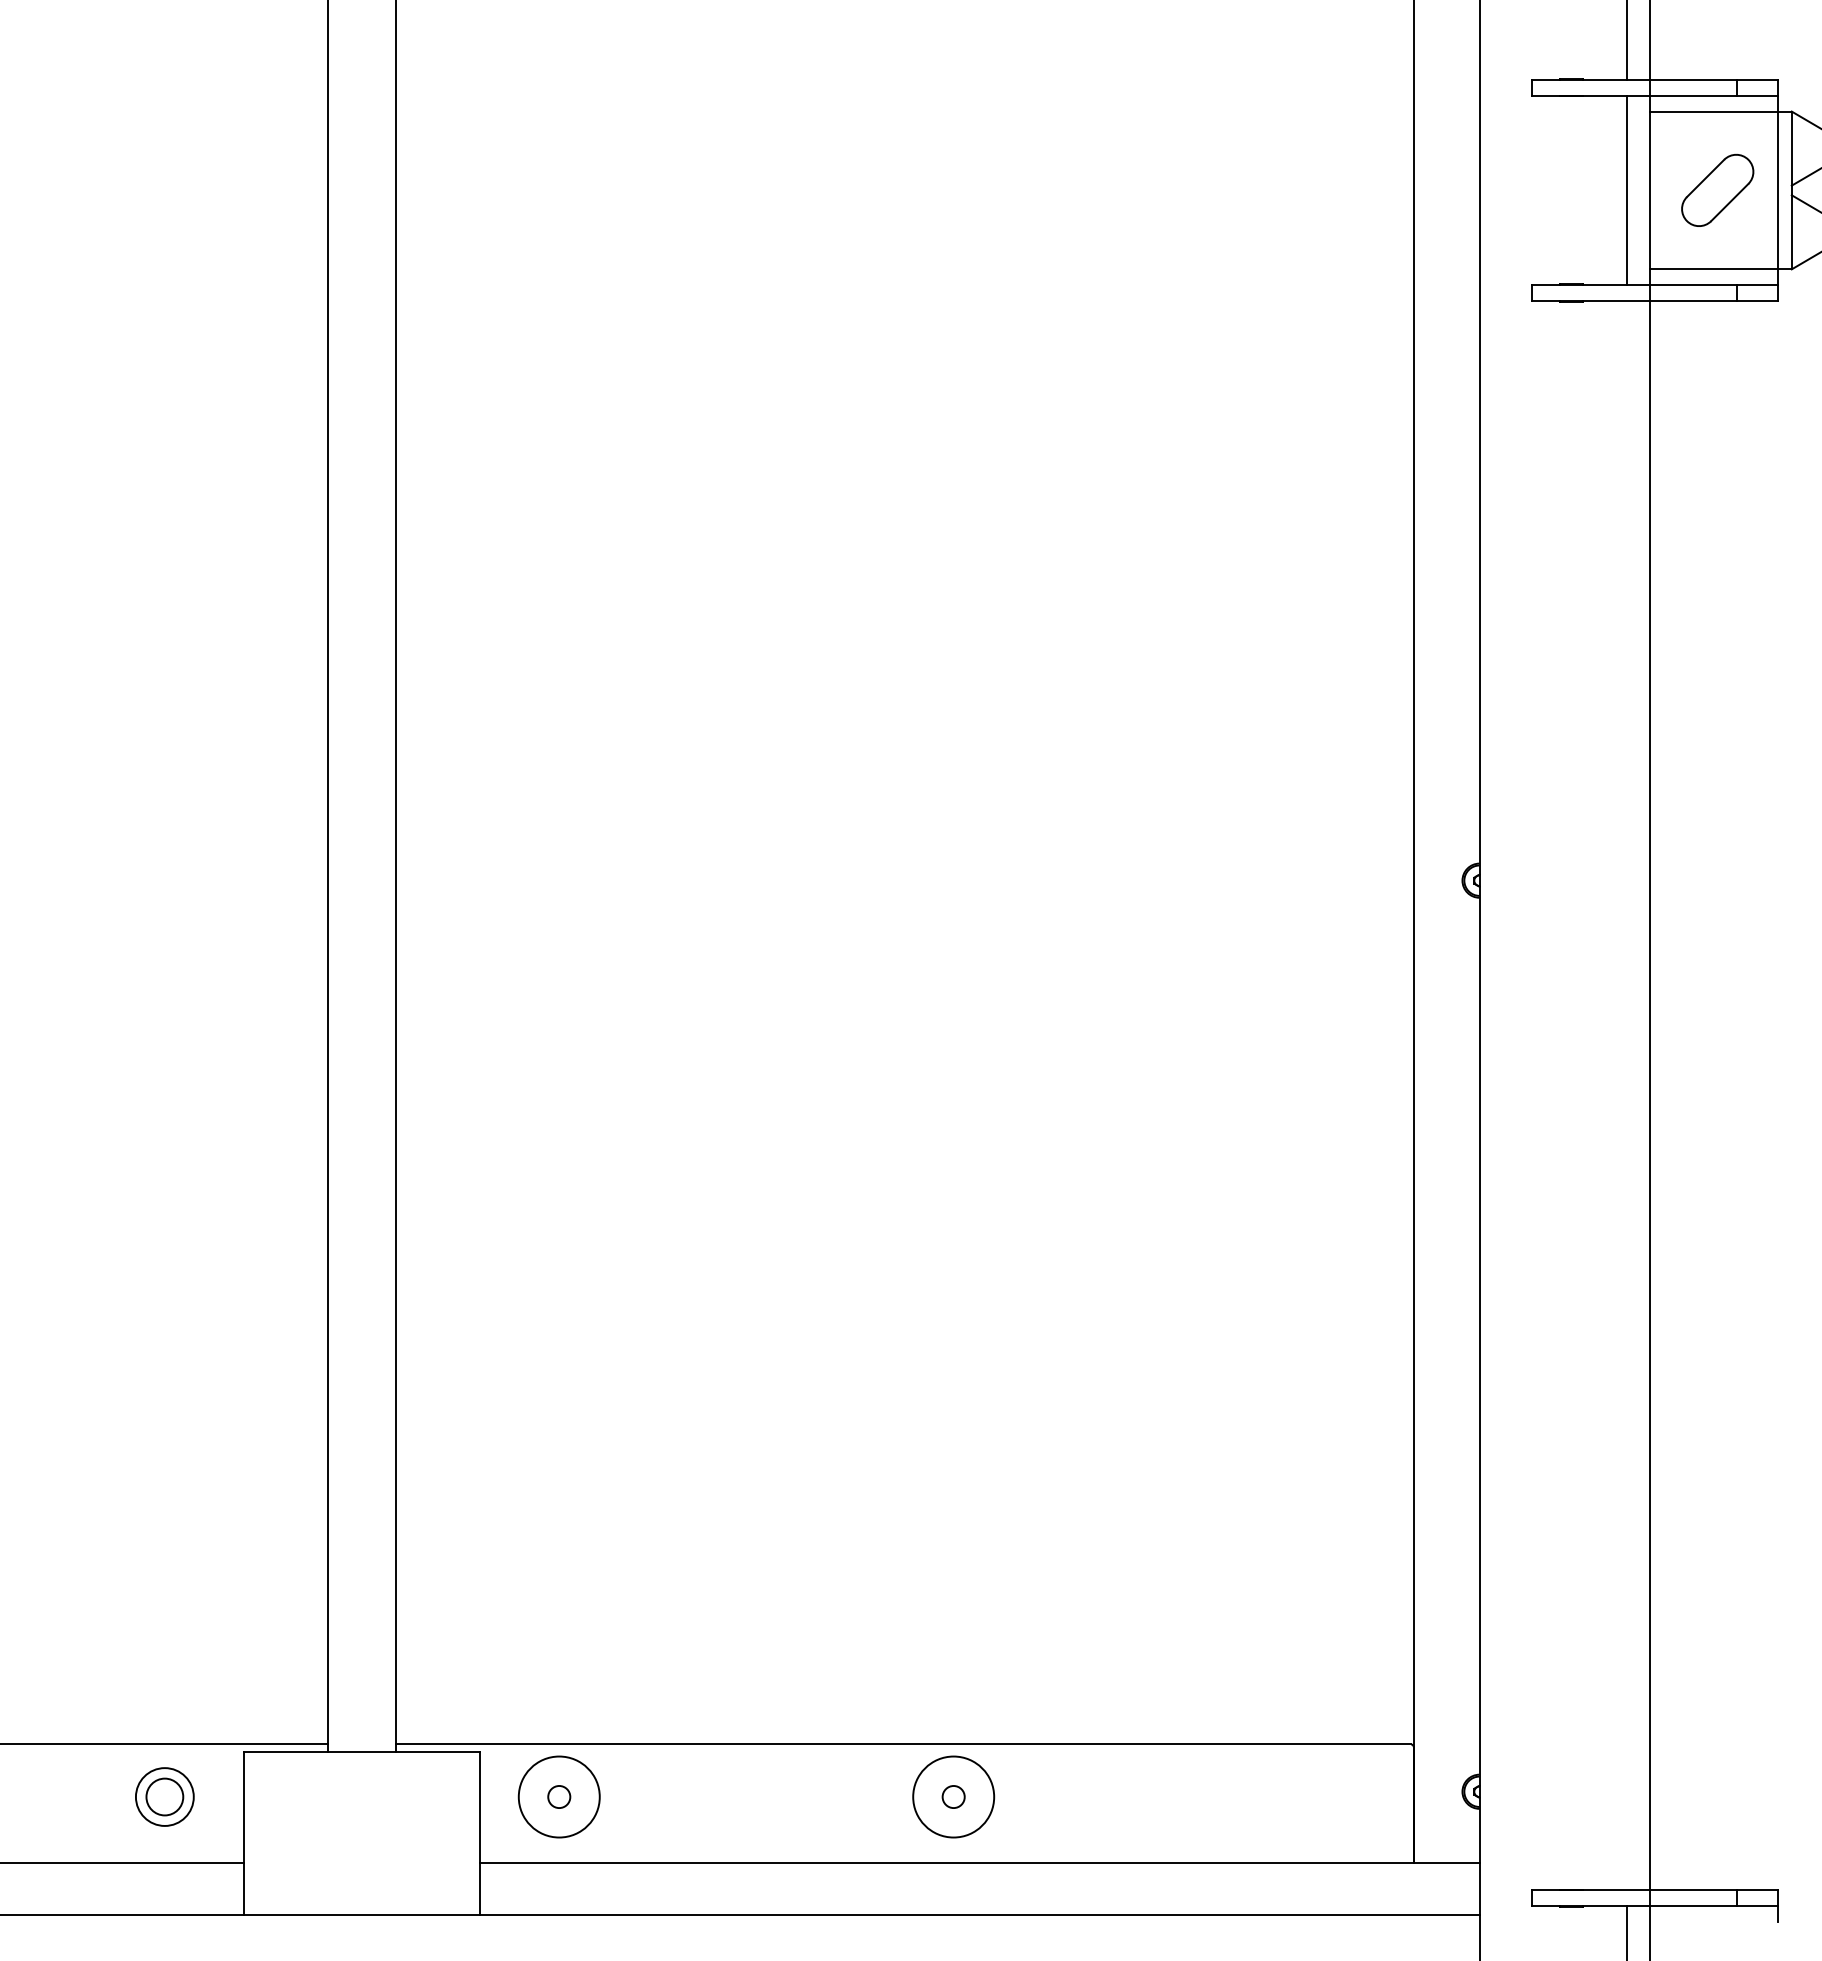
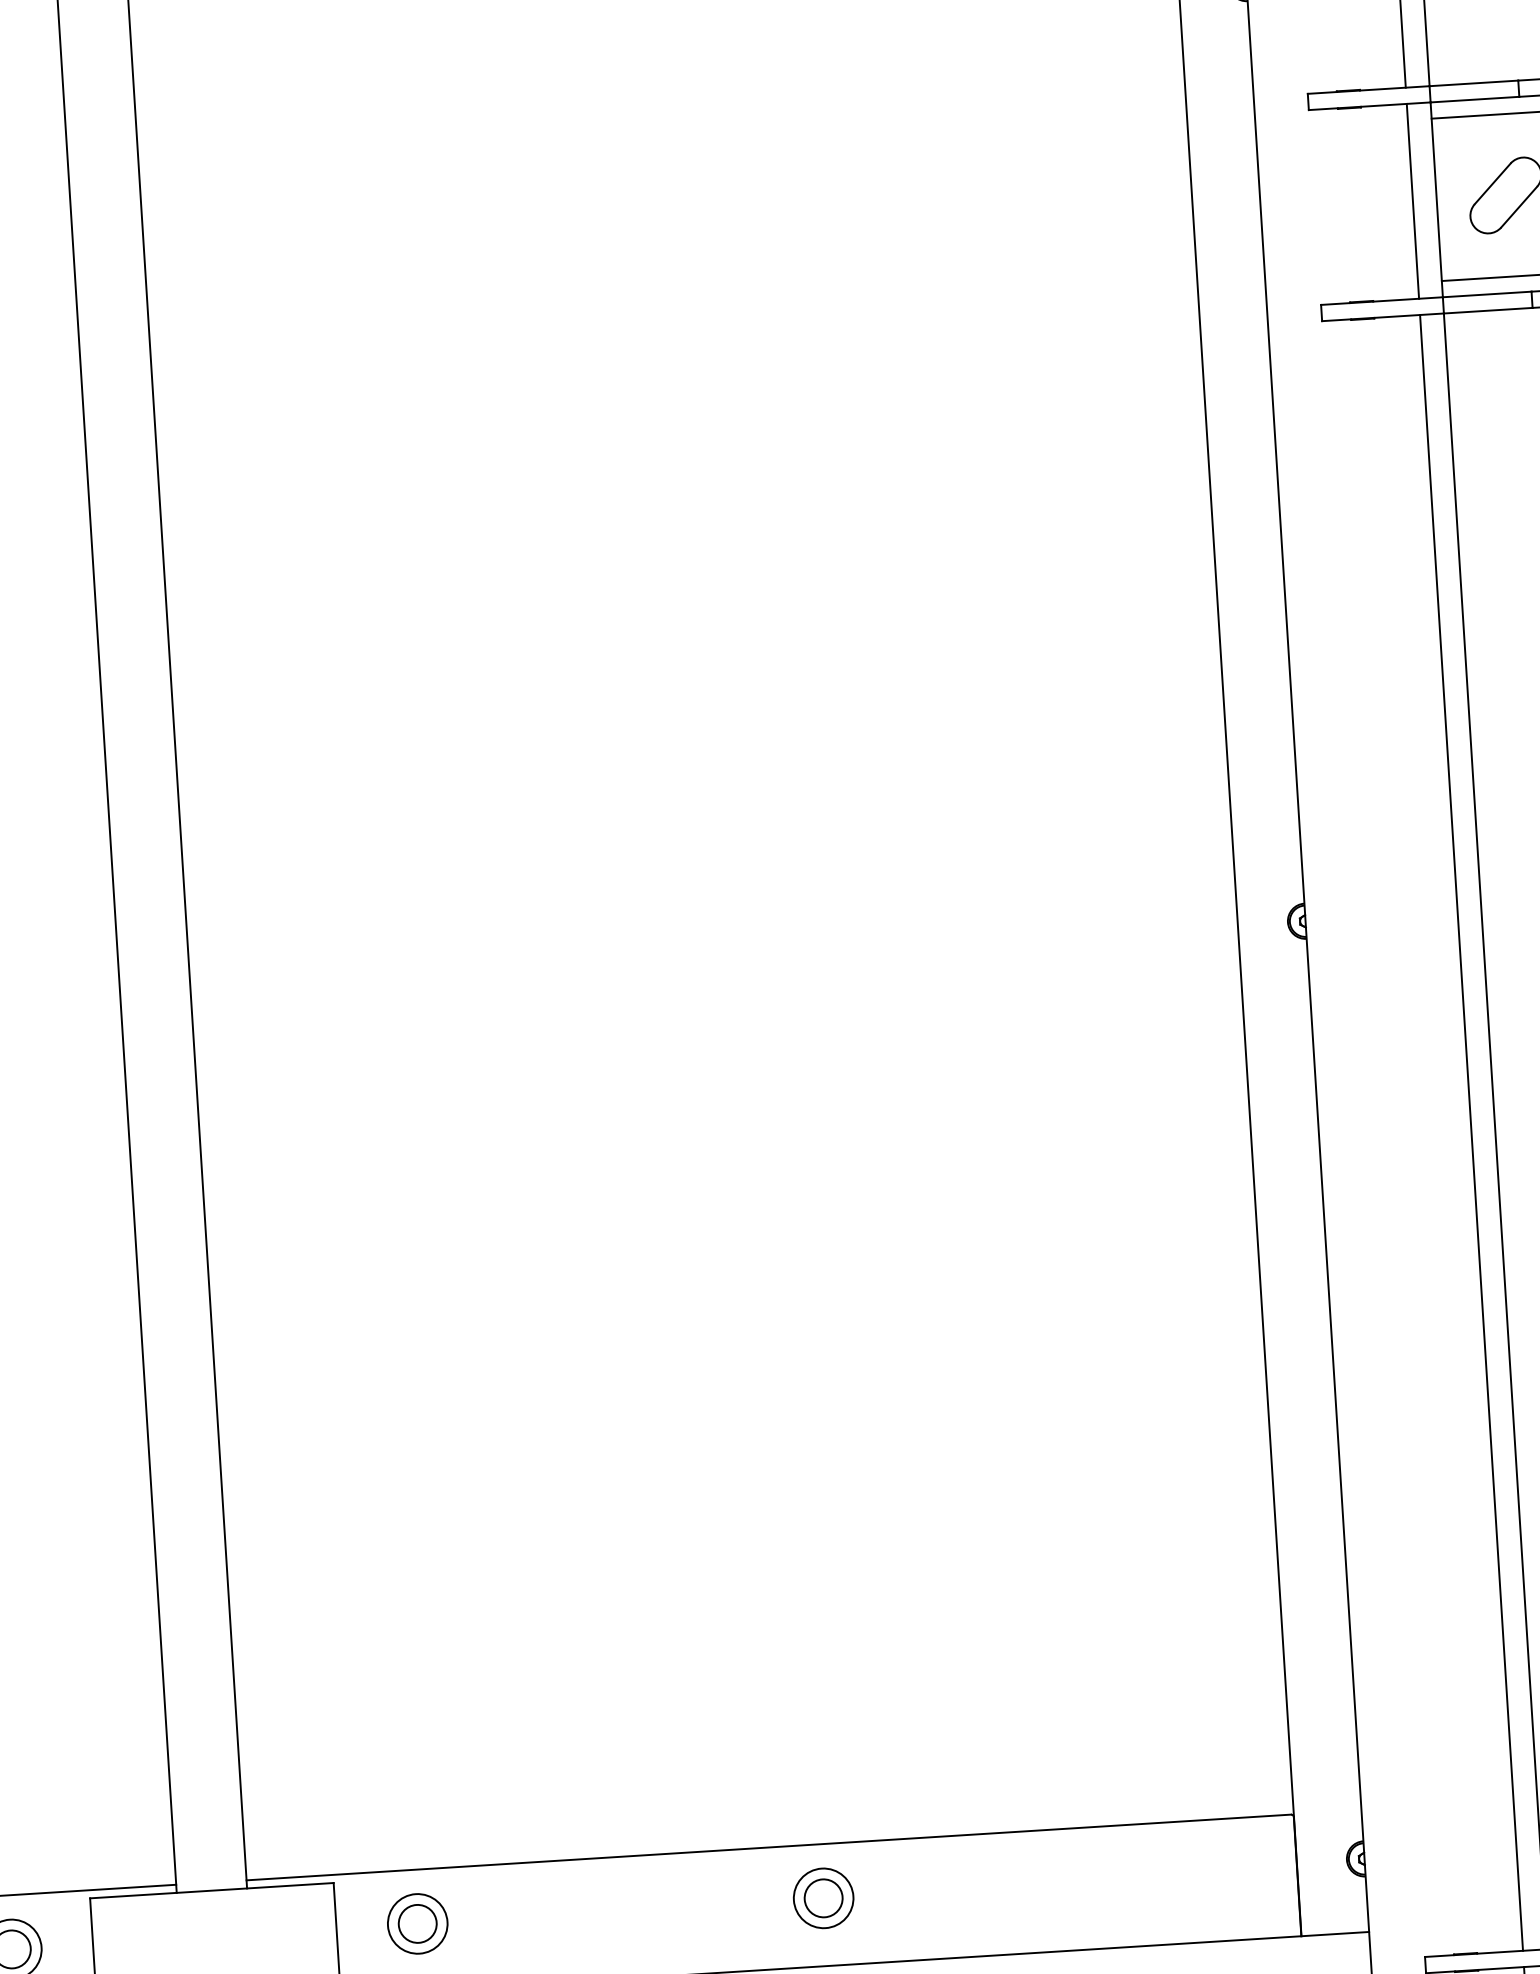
line: (1627, 1095) -> (1471, 1132), added
circle: (558, 1796) -> (416, 1923), size x1.67
circle: (559, 1796) -> (417, 1923), size x0.71
circle: (953, 1796) -> (823, 1897), size x0.71
circle: (953, 1796) -> (823, 1897), size x1.67

